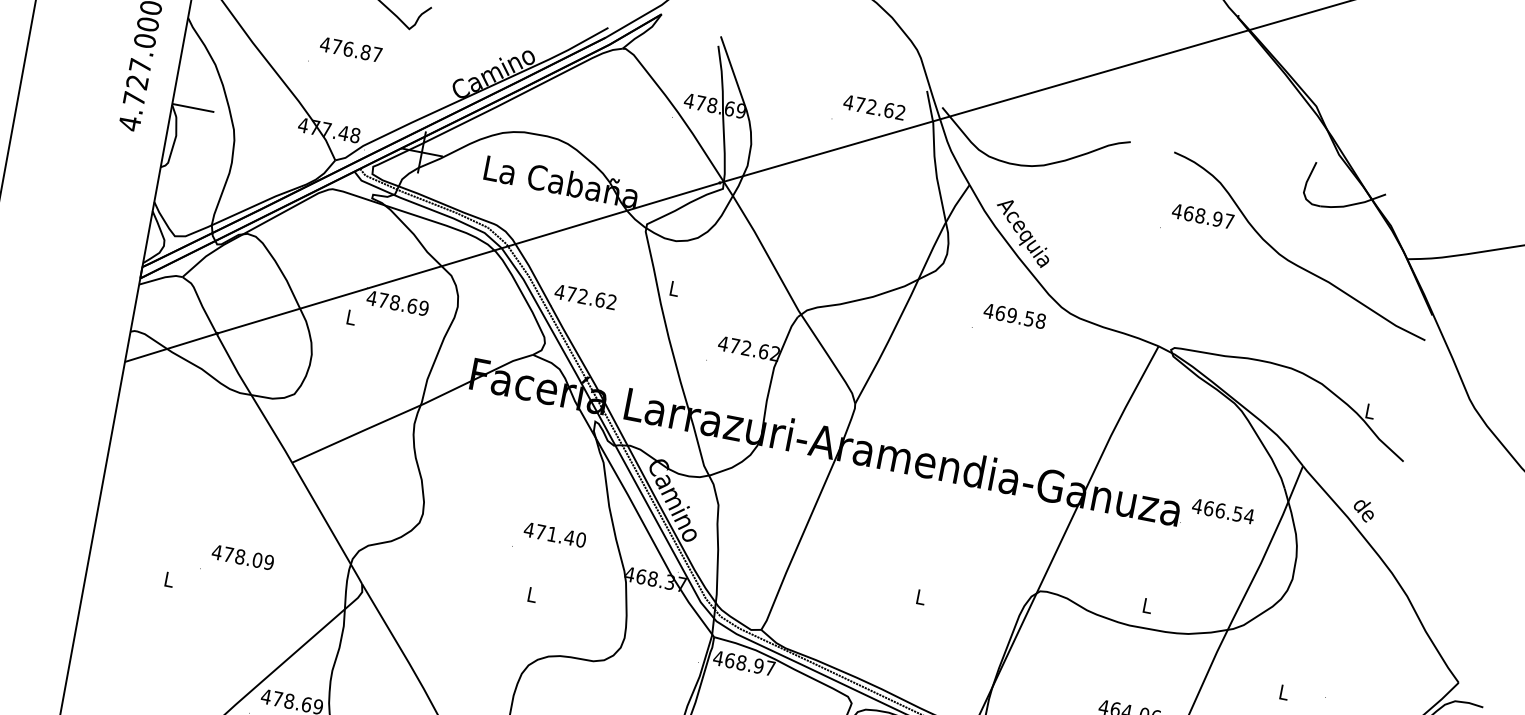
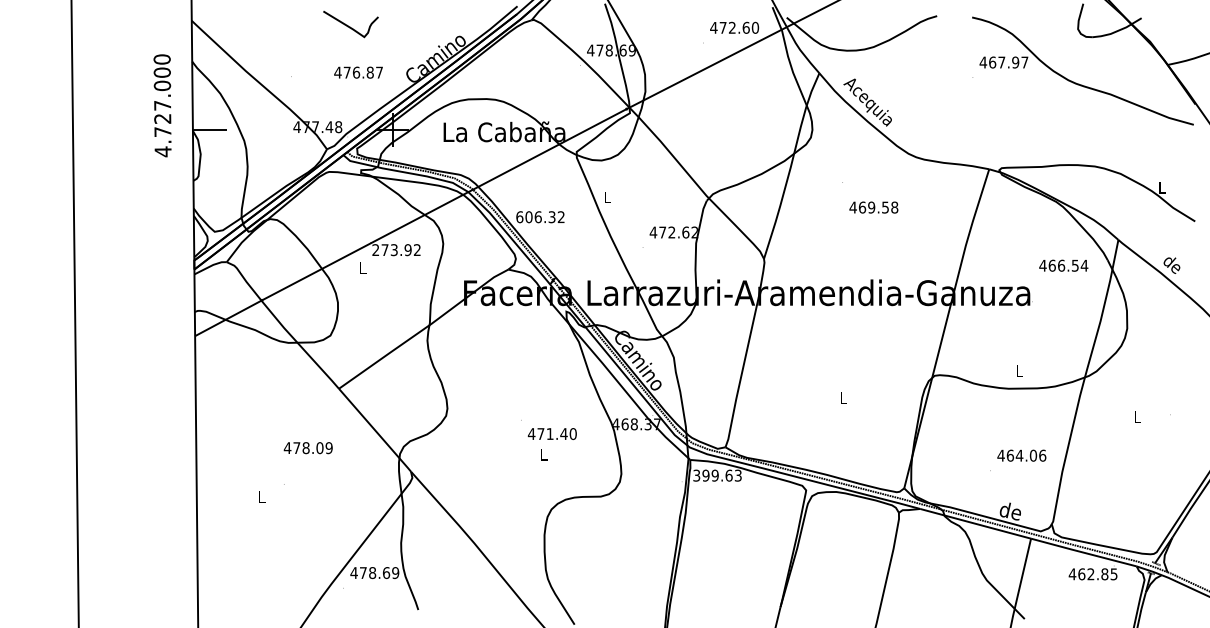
text: (351, 49) -> (358, 72), moved
text: (900, 112) -> (755, 27), 472.62 -> 472.60
text: (1199, 215) -> (1001, 62), 468.97 -> 467.97
text: (579, 296) -> (535, 217), 472.62 -> 606.32
text: (397, 303) -> (396, 250), 478.69 -> 273.92
text: (1014, 315) -> (873, 207), moved
text: (1223, 510) -> (1063, 265), moved
text: (554, 534) -> (551, 433), moved
text: (241, 557) -> (307, 448), moved
text: (744, 663) -> (717, 475), 468.97 -> 399.63

